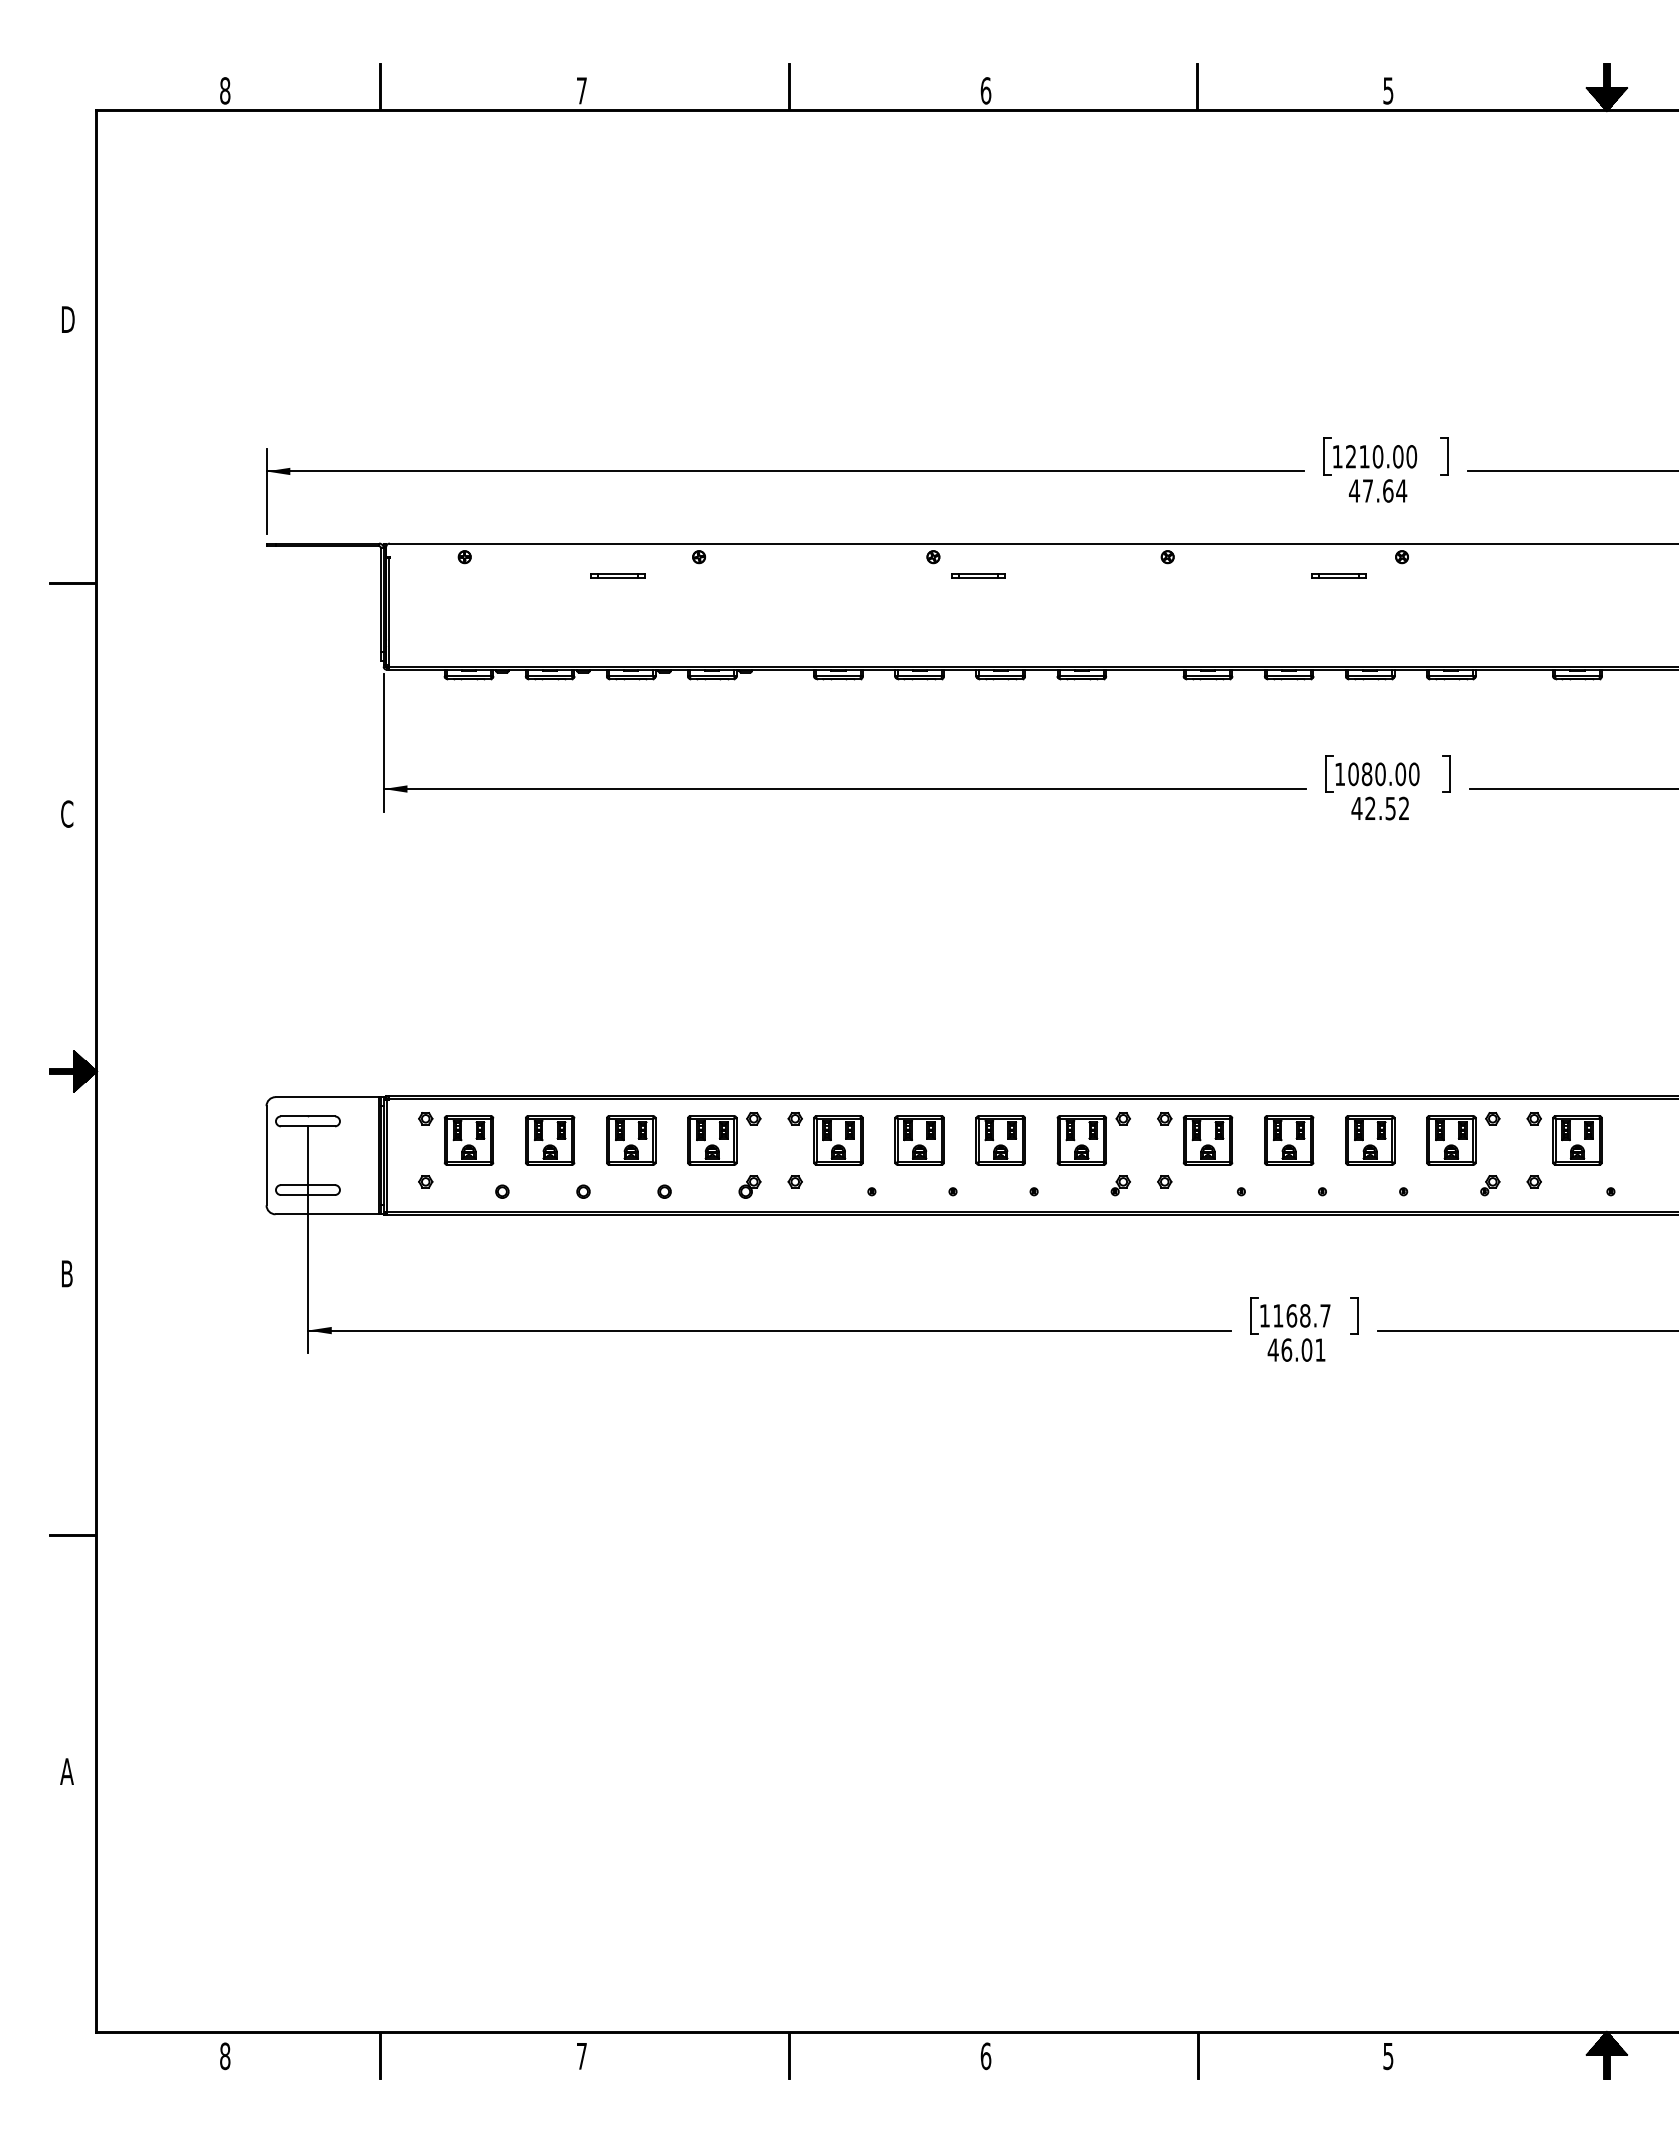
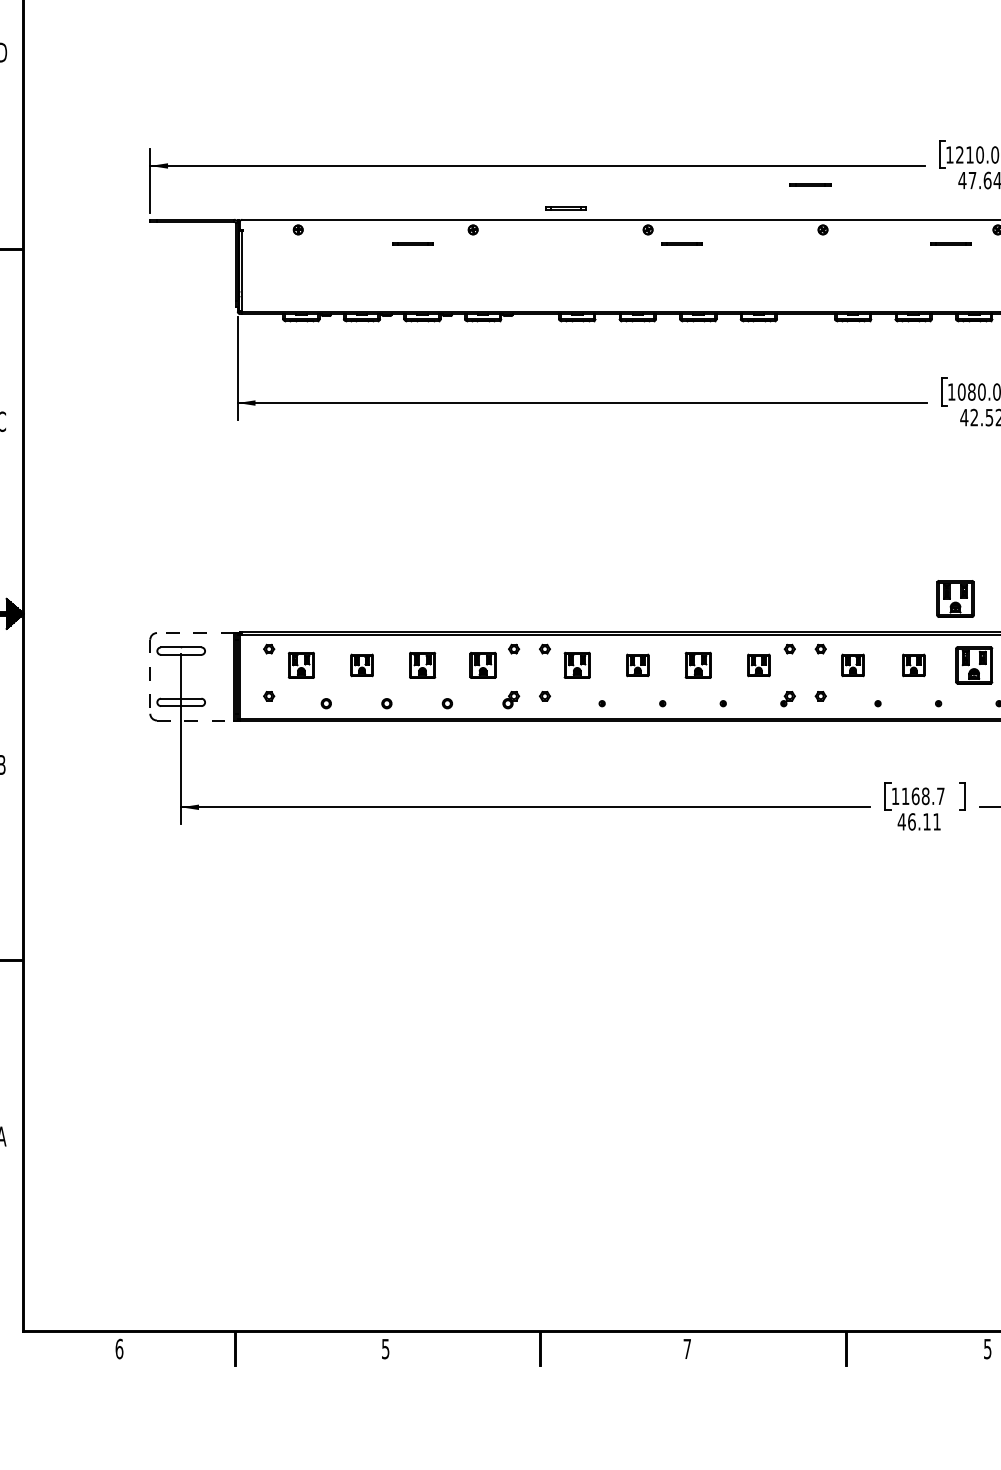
part: (1150, 496) -> (810, 184), added
part: (822, 527) -> (565, 207), added
part: (1345, 1051) -> (955, 598), added
line: (327, 1097) -> (195, 633), solid -> dashed
part: (468, 1140) -> (301, 665), size x0.7
part: (550, 1140) -> (362, 665), size x0.6
part: (631, 1140) -> (422, 665), size x0.7
part: (712, 1140) -> (483, 665), size x0.7
part: (838, 1140) -> (577, 665), size x0.7
part: (919, 1140) -> (637, 665), size x0.6
part: (1000, 1140) -> (698, 665), size x0.7
part: (1081, 1140) -> (758, 665), size x0.6
part: (1207, 1140) -> (852, 665), size x0.6
part: (1289, 1140) -> (913, 665), size x0.6
line: (266, 1155) -> (150, 676), solid -> dashed
line: (327, 1214) -> (195, 720), solid -> dashed
text: (1306, 1349) -> (926, 821), 46.01 -> 46.11
text: (225, 2055) -> (119, 1348), 8 -> 6
text: (581, 2056) -> (385, 1349), 7 -> 5
text: (985, 2056) -> (686, 1349), 6 -> 7

